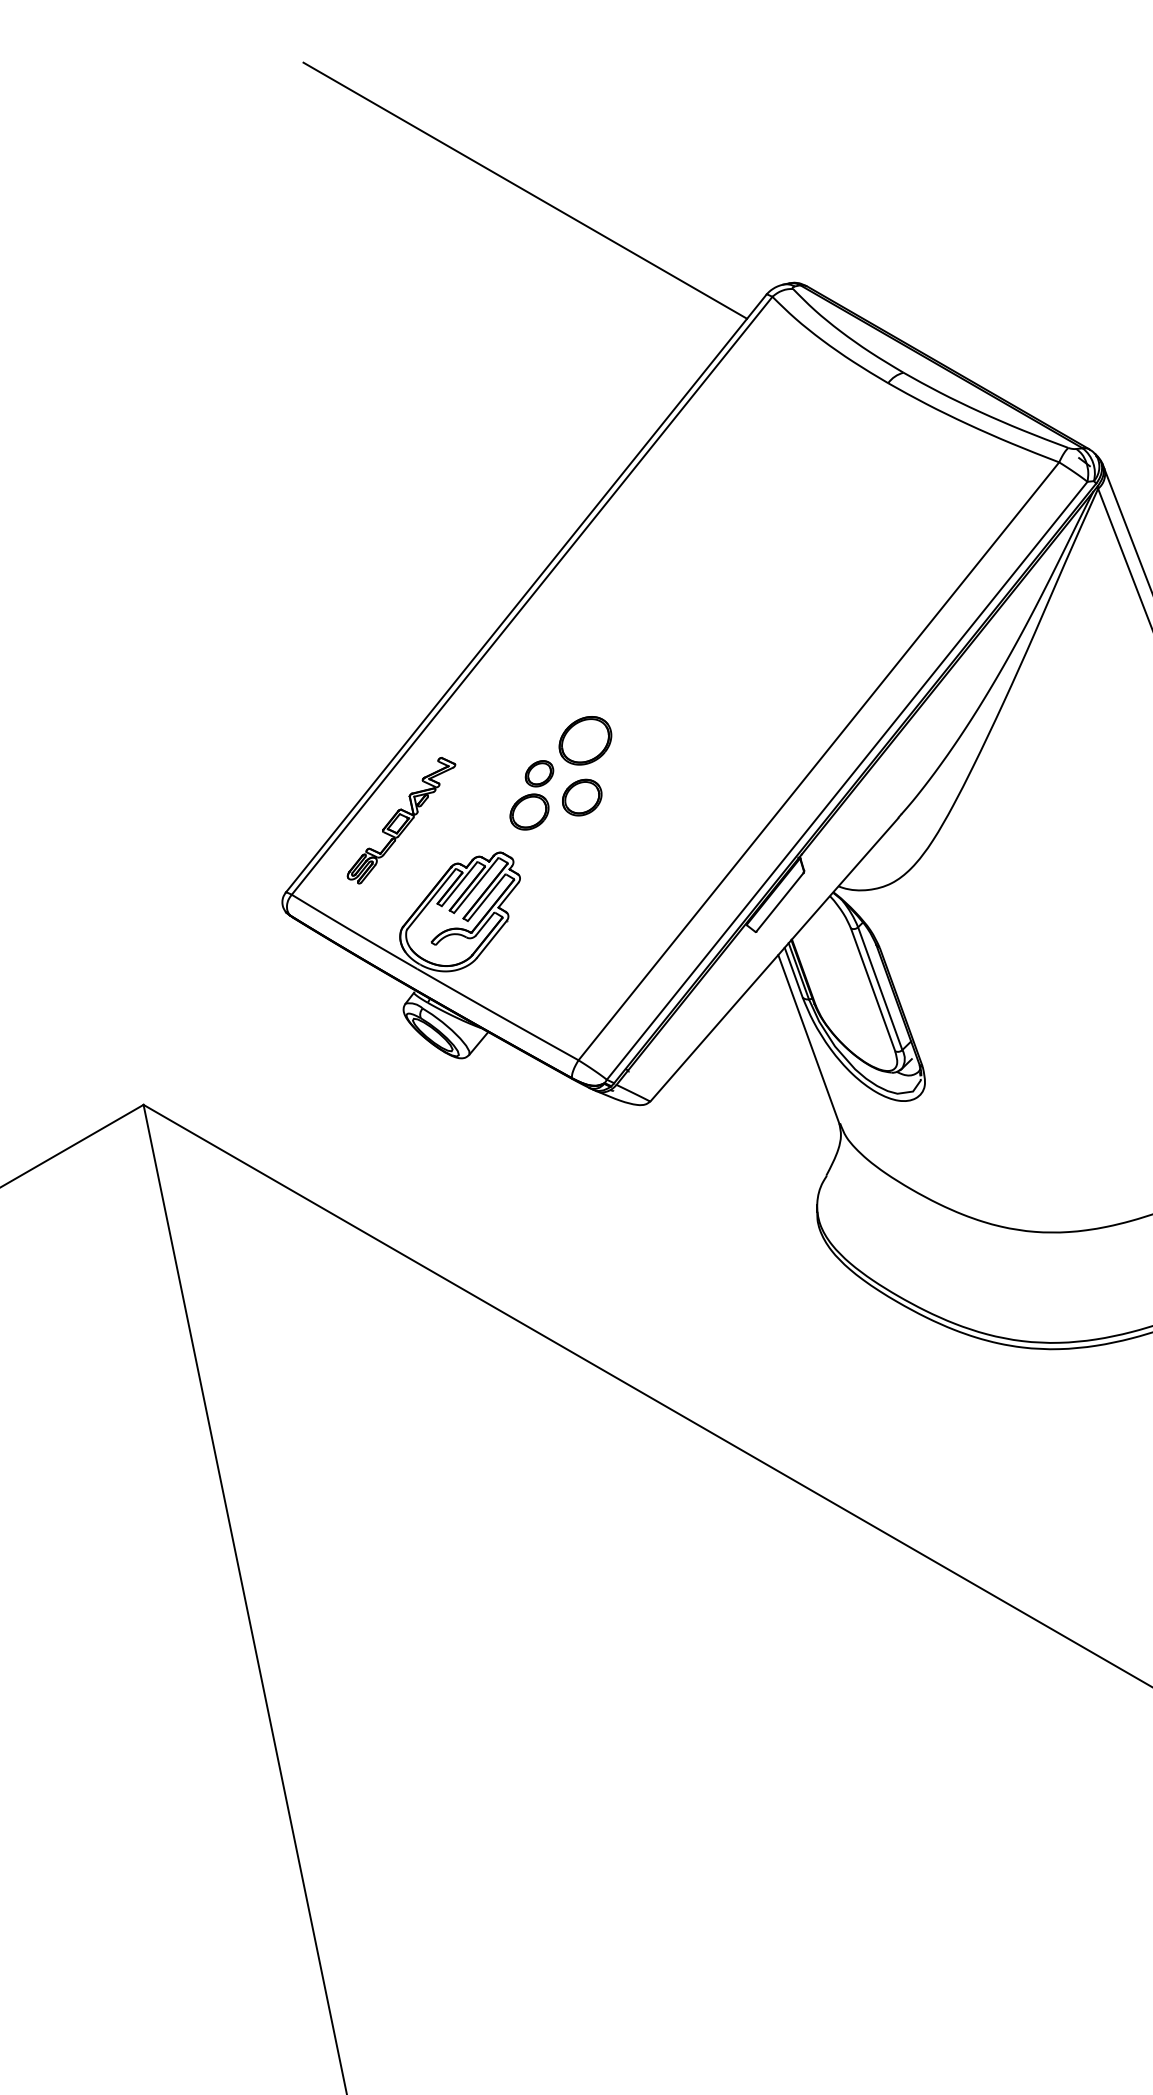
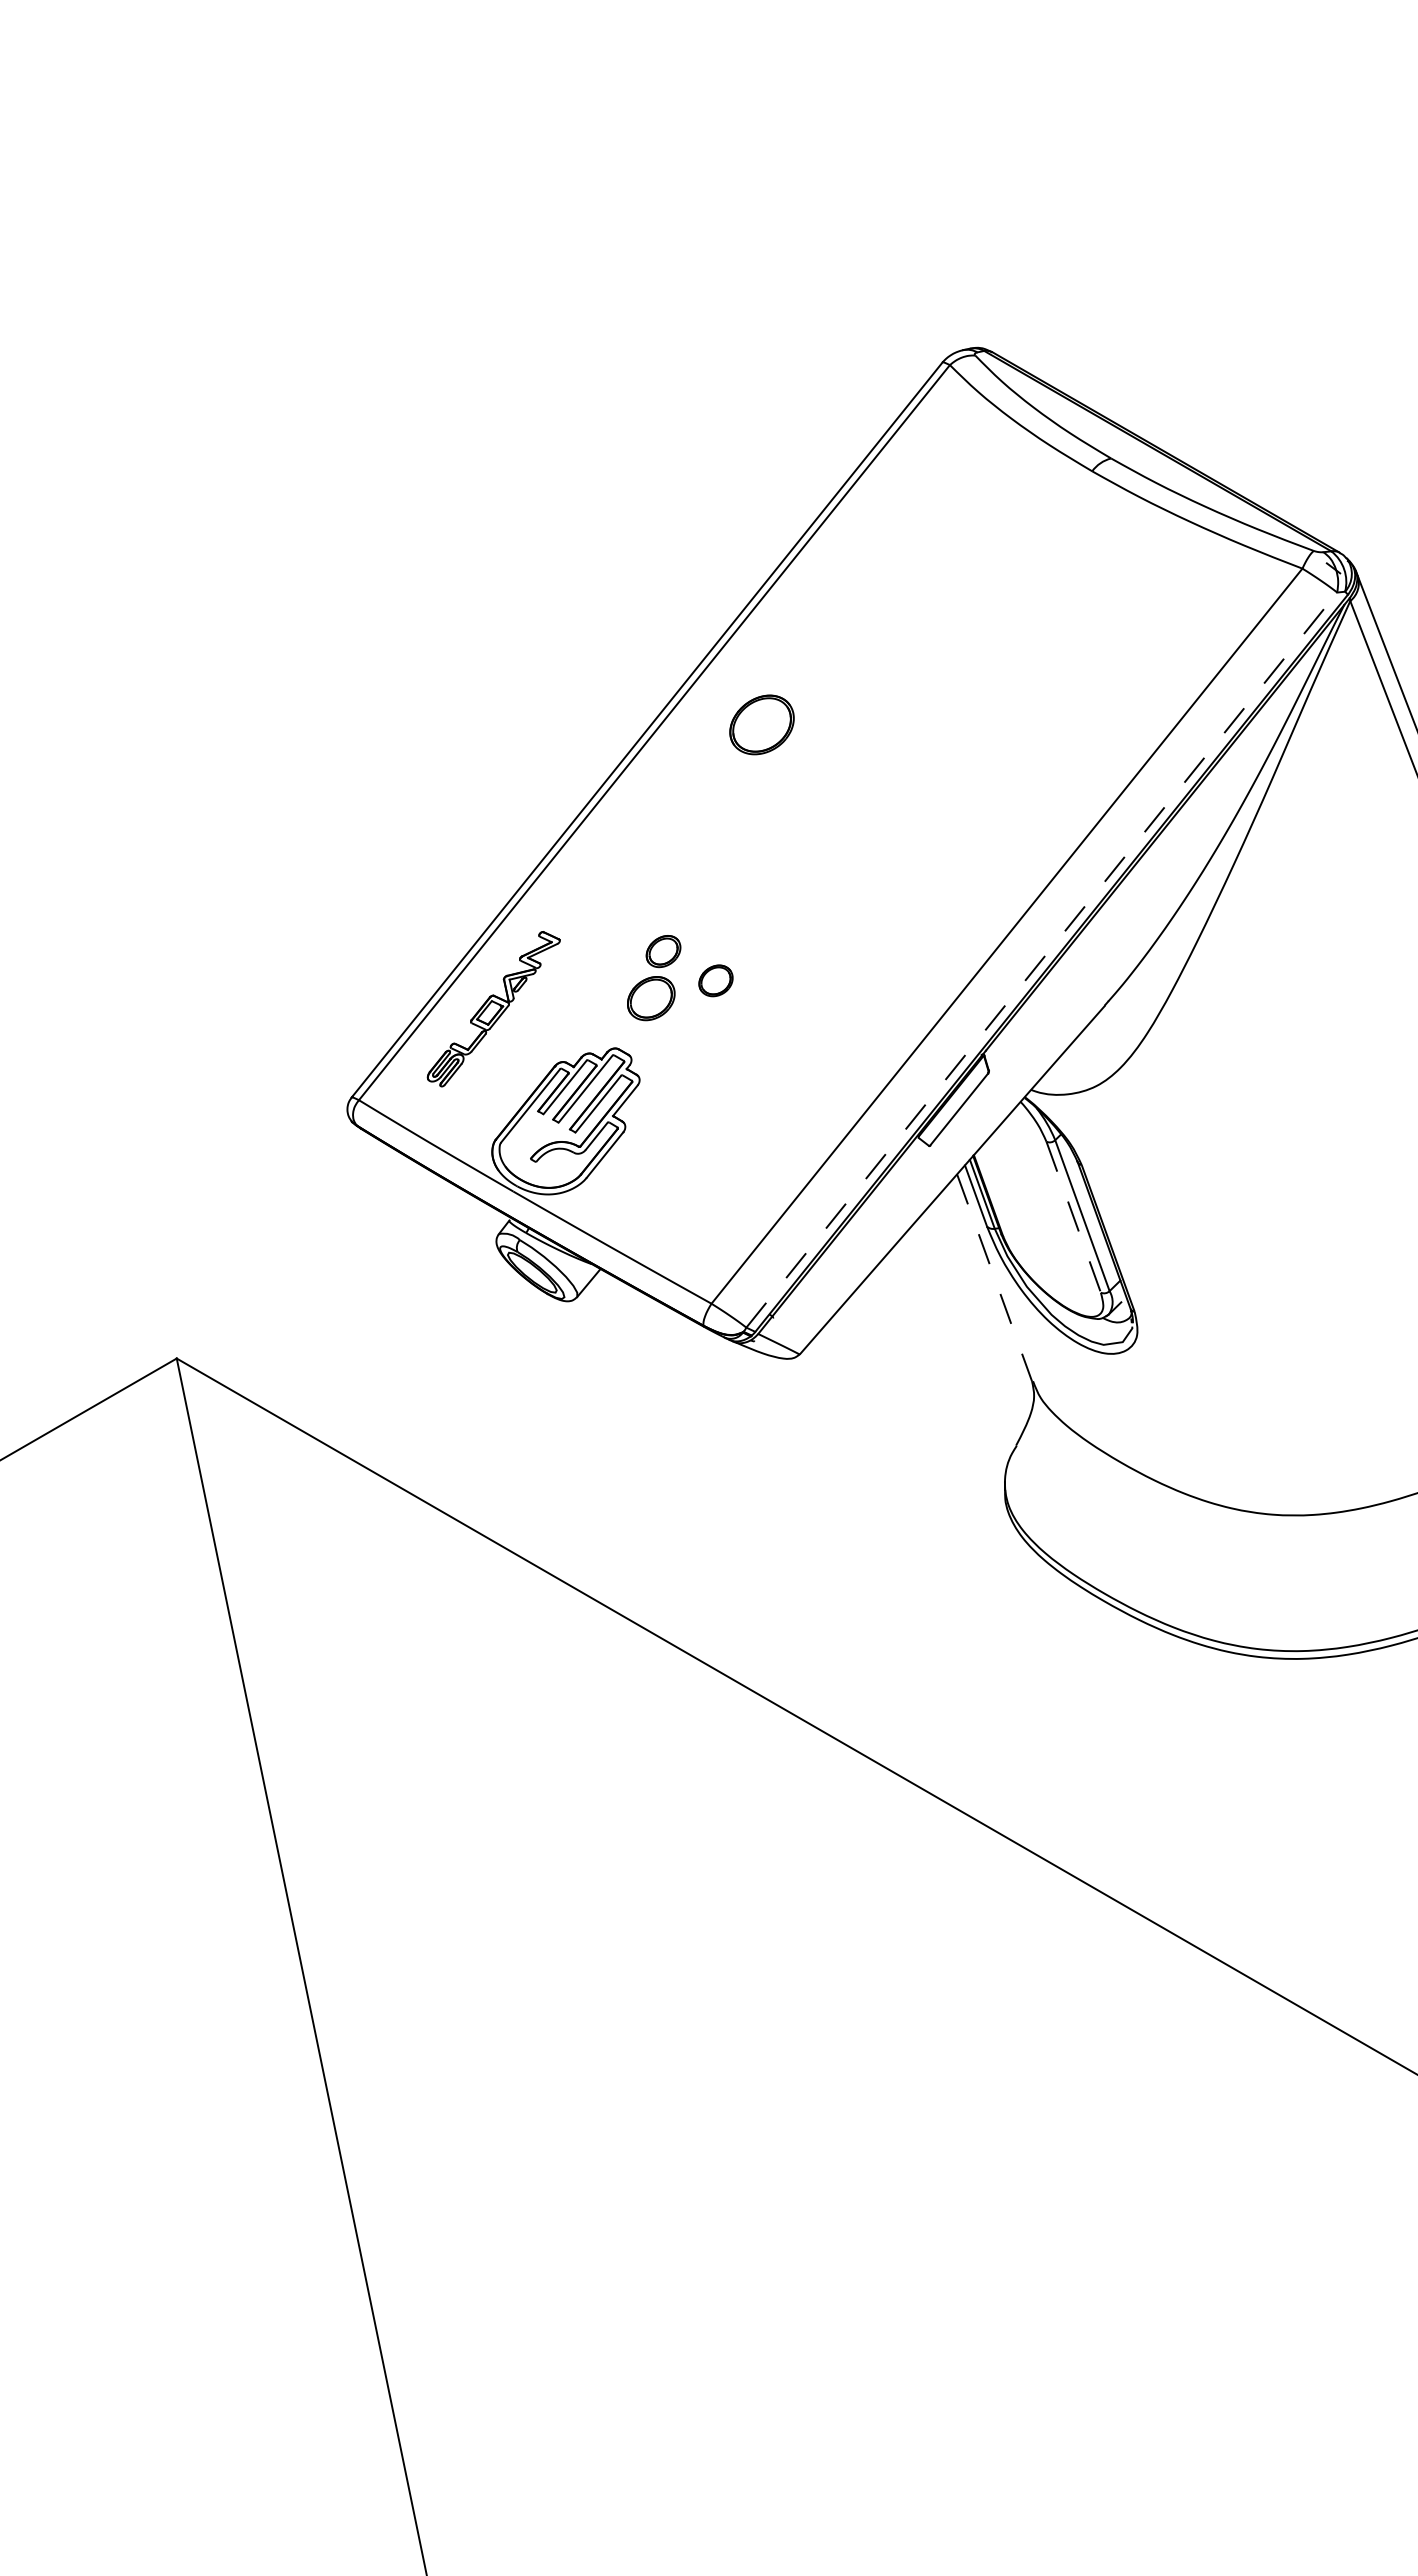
line: (524, 190) -> (645, 234), removed
part: (585, 740) -> (761, 724), moved
line: (846, 781) -> (1041, 960), solid -> dashed
part: (581, 797) -> (715, 980), size x0.7
line: (872, 990) -> (1073, 1217), solid -> dashed
line: (808, 1039) -> (994, 1278), solid -> dashed

